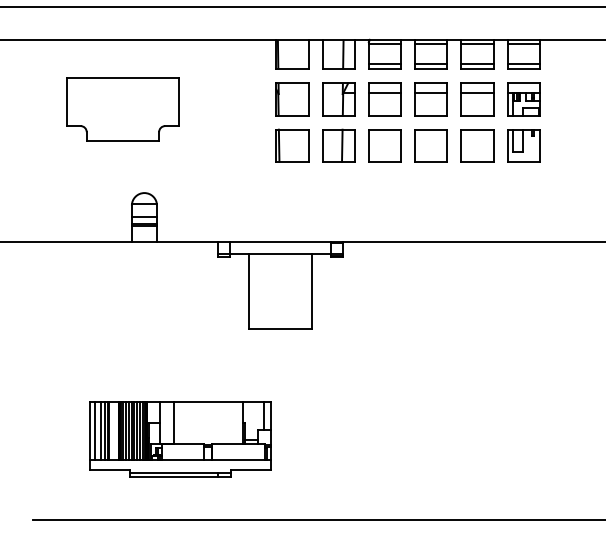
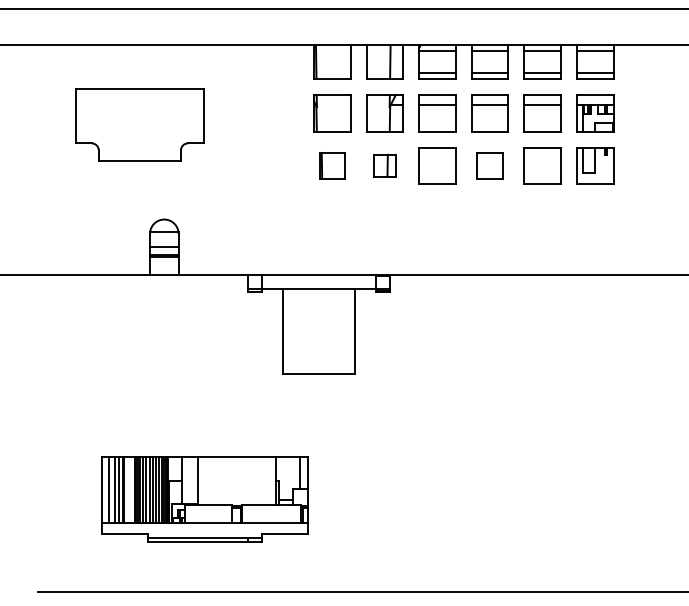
part: (292, 145) -> (332, 165), size x0.7
part: (338, 145) -> (384, 165), size x0.6
part: (430, 145) -> (489, 165), size x0.7

